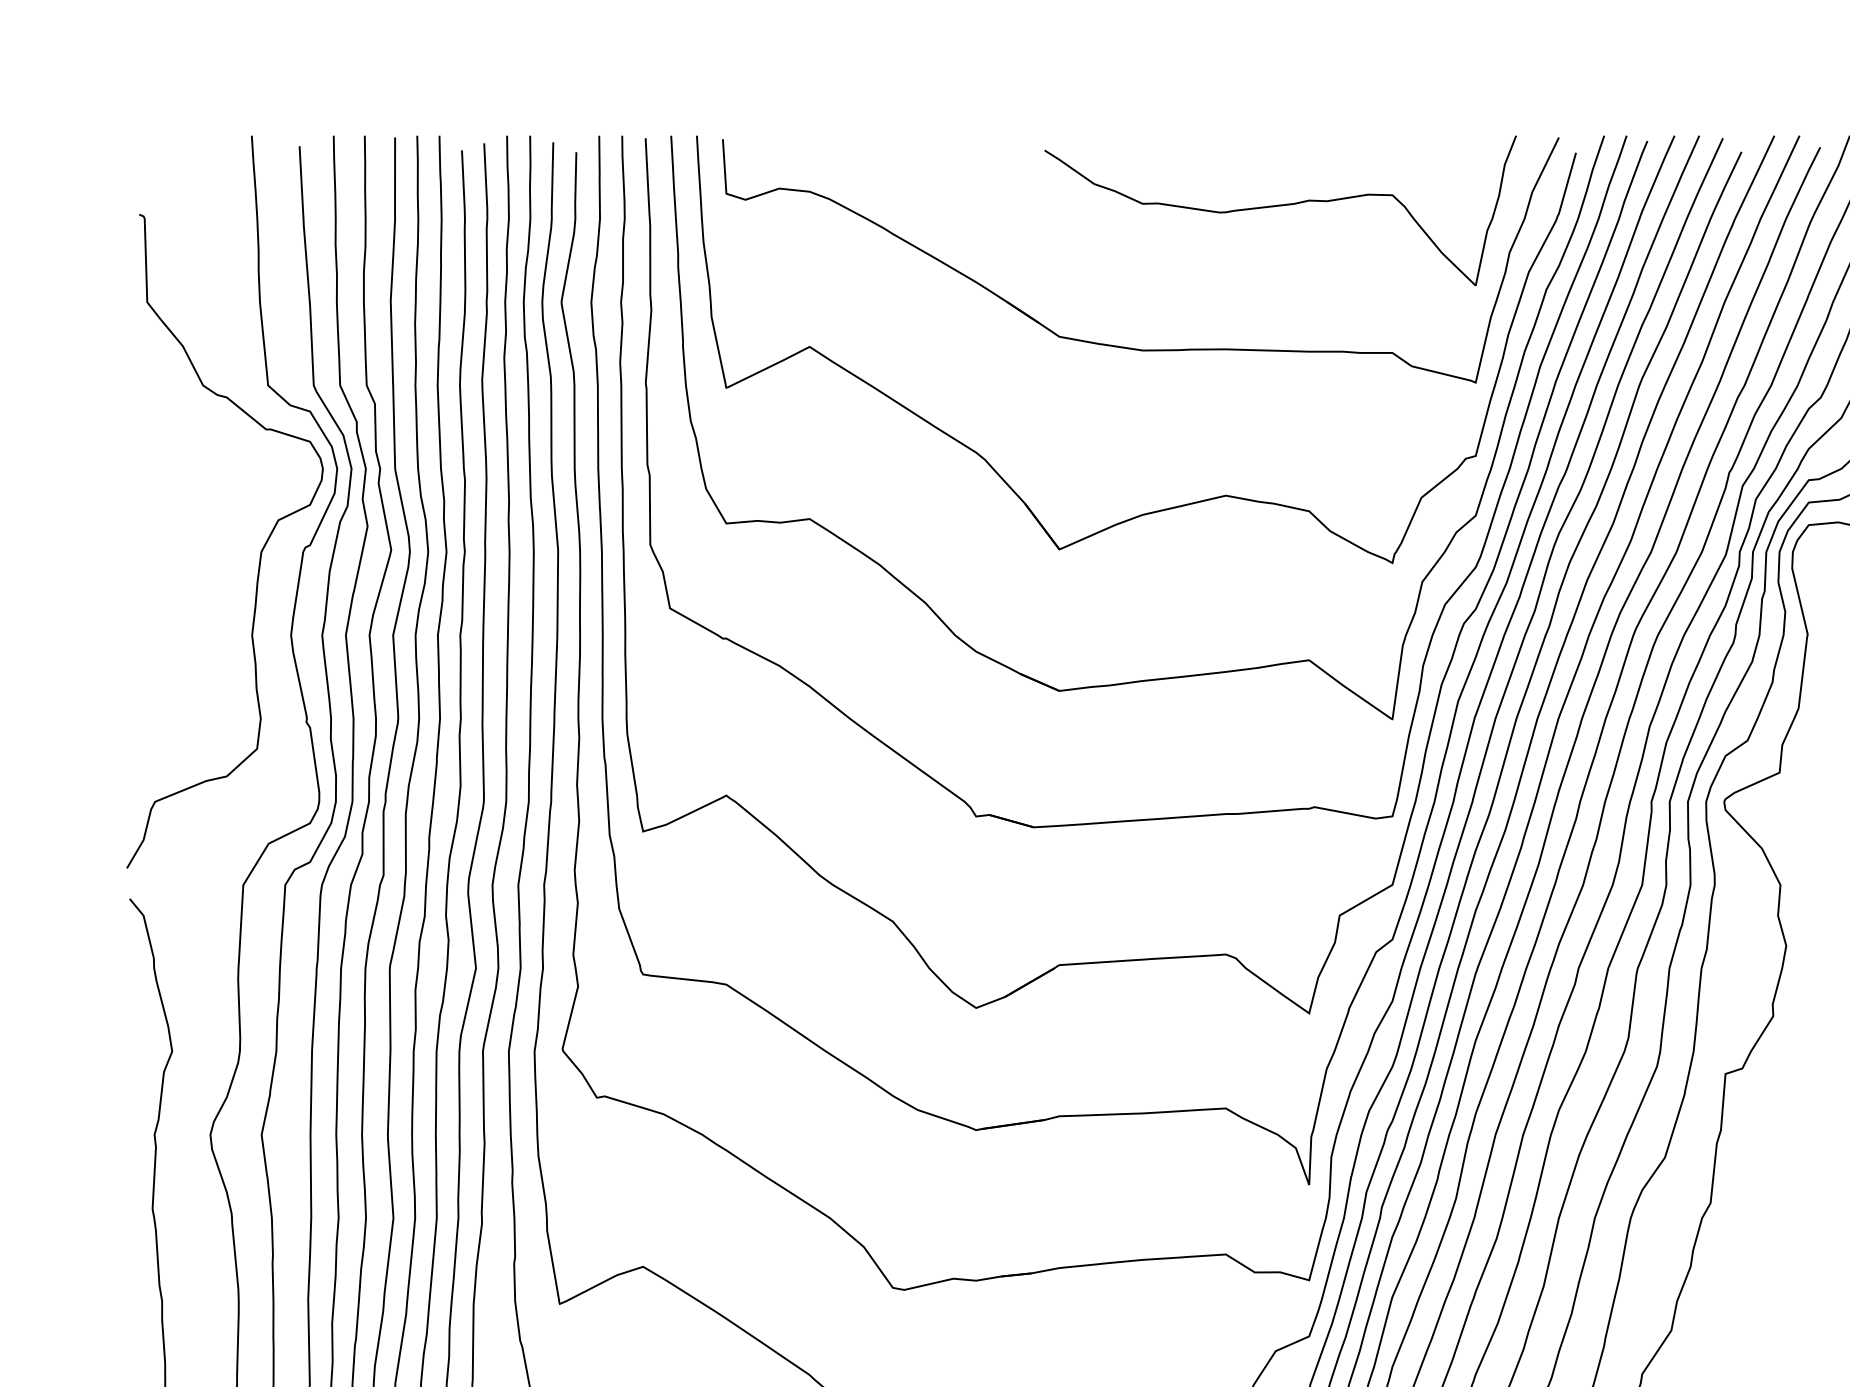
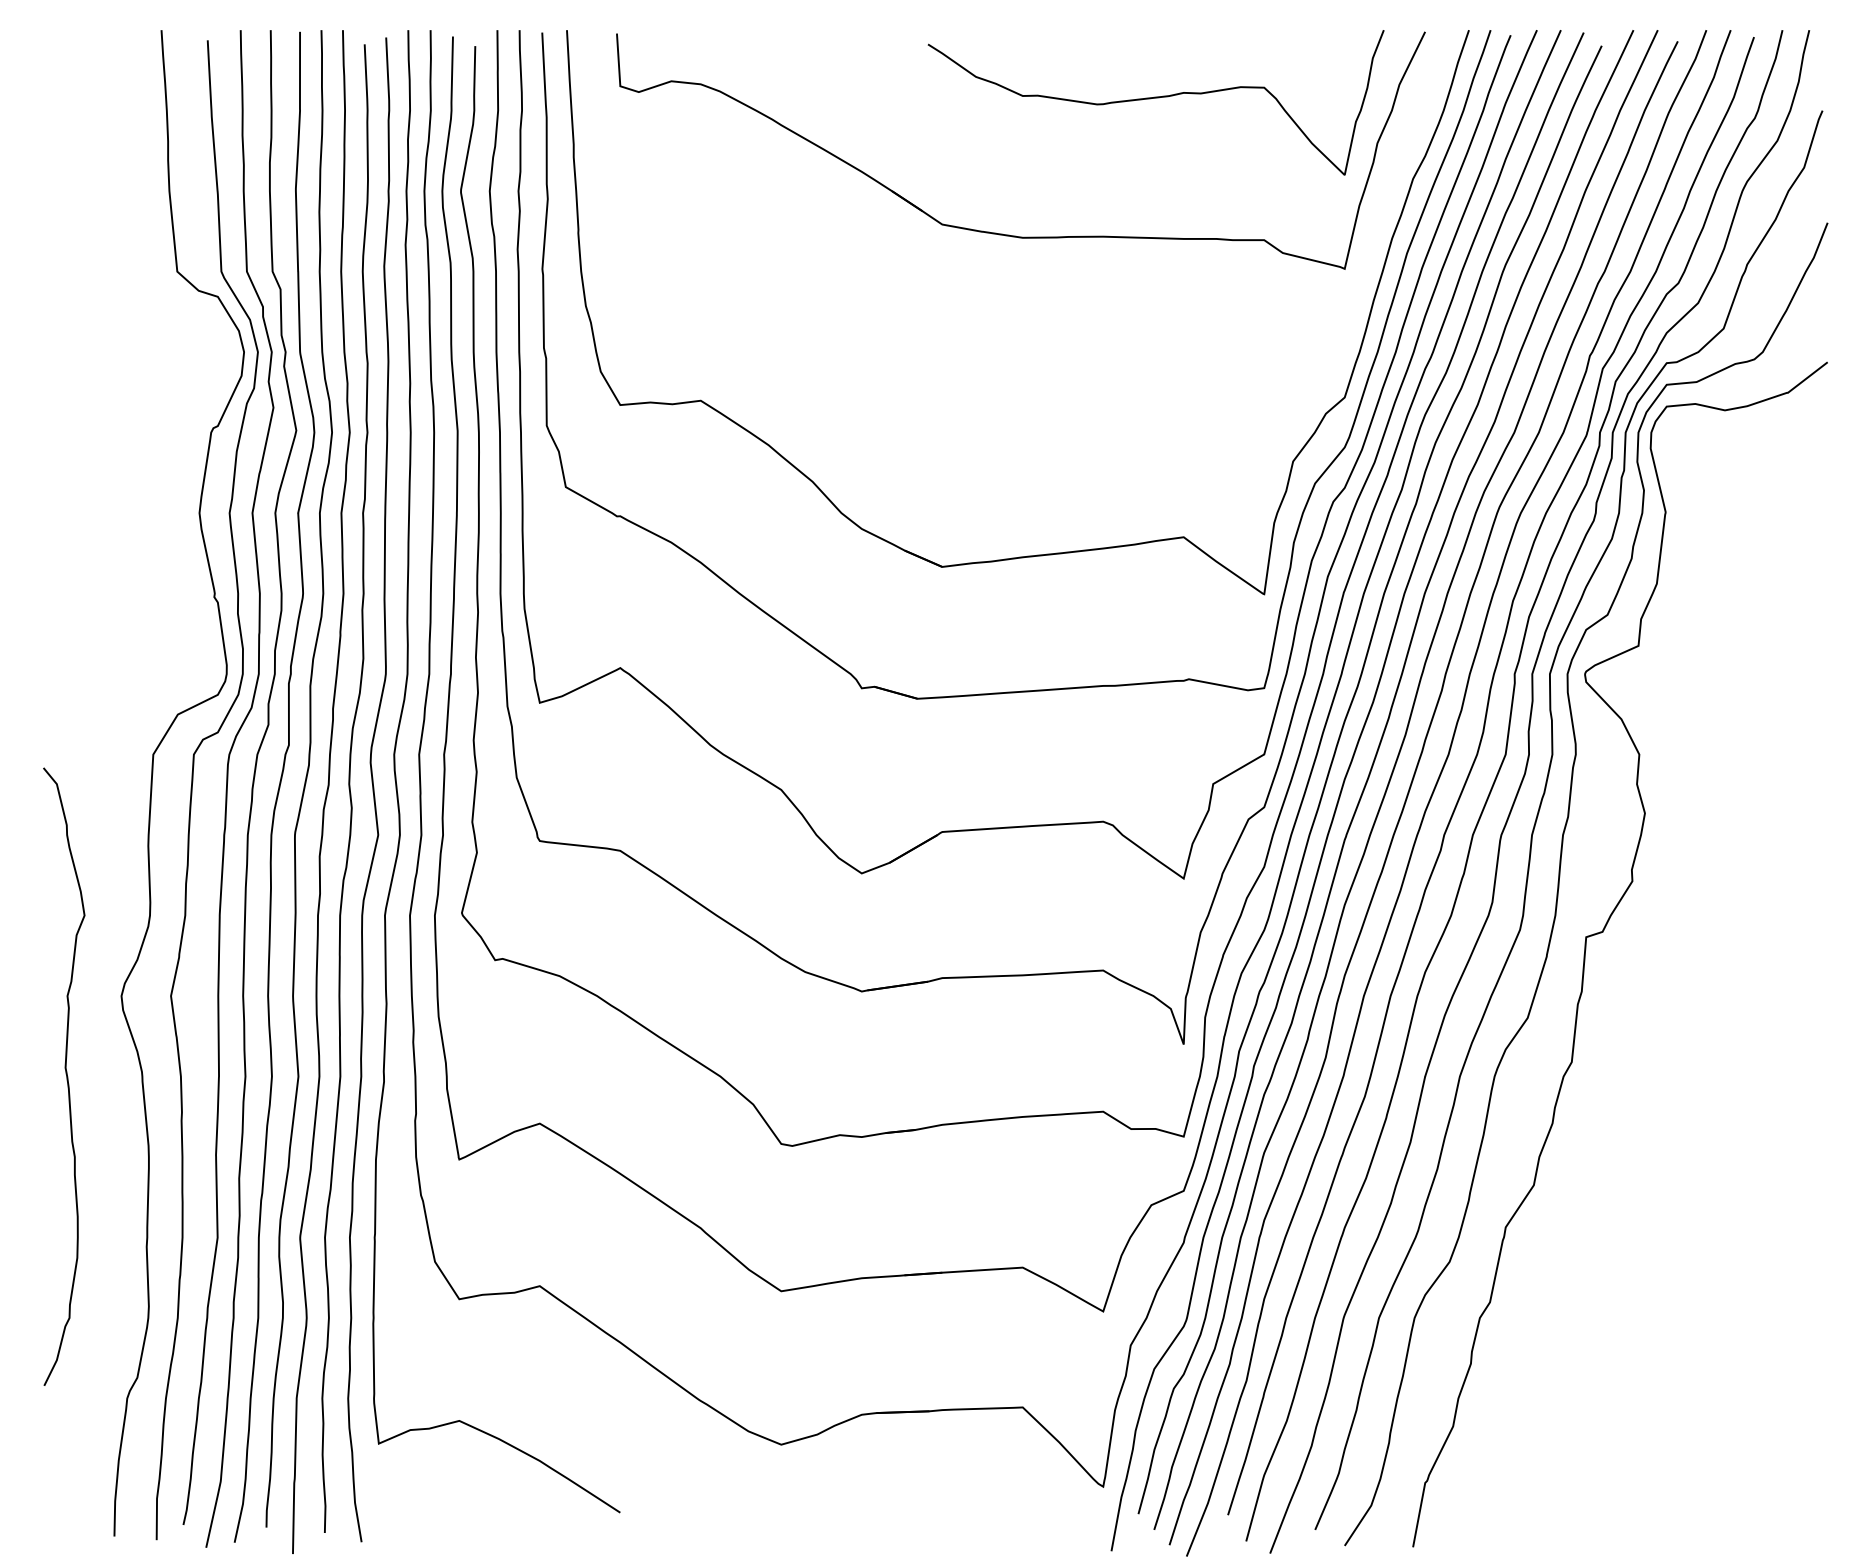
part: (1169, 507) -> (1048, 389), removed
curve: (260, 551) -> (169, 432), removed

